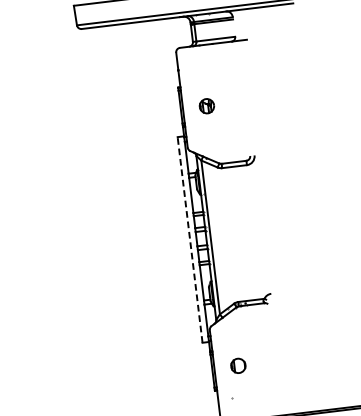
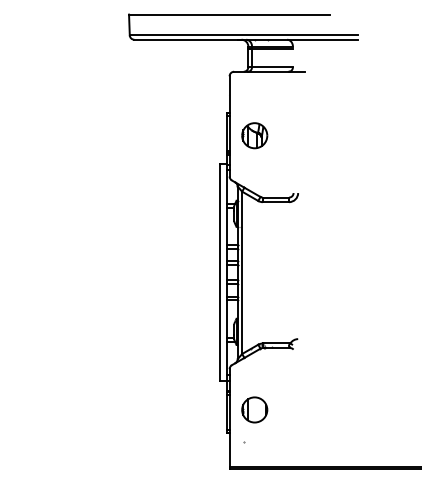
part: (206, 105) -> (254, 135), size x1.67
line: (190, 239) -> (220, 272), dashed -> solid
part: (238, 365) -> (254, 409), size x1.67

